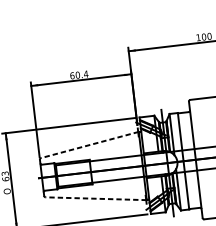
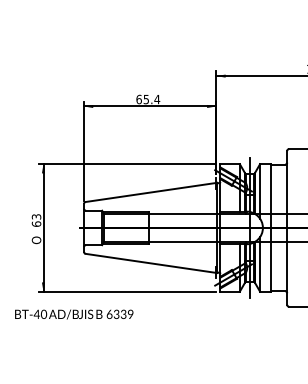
text: (77, 75) -> (146, 99), 60.4 -> 65.4
line: (89, 145) -> (150, 192), dashed -> solid
line: (95, 198) -> (150, 263), dashed -> solid

